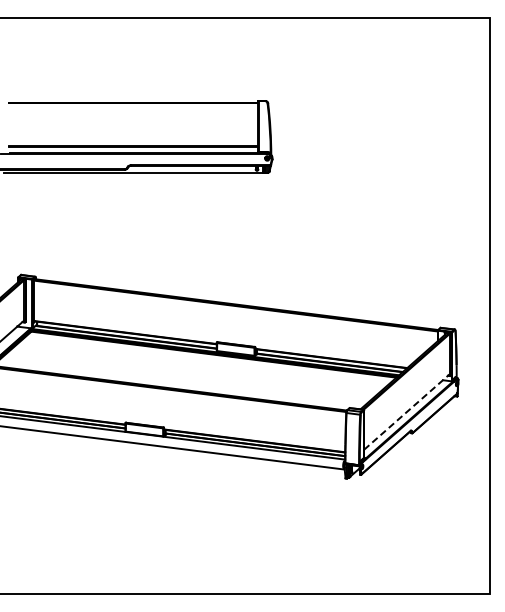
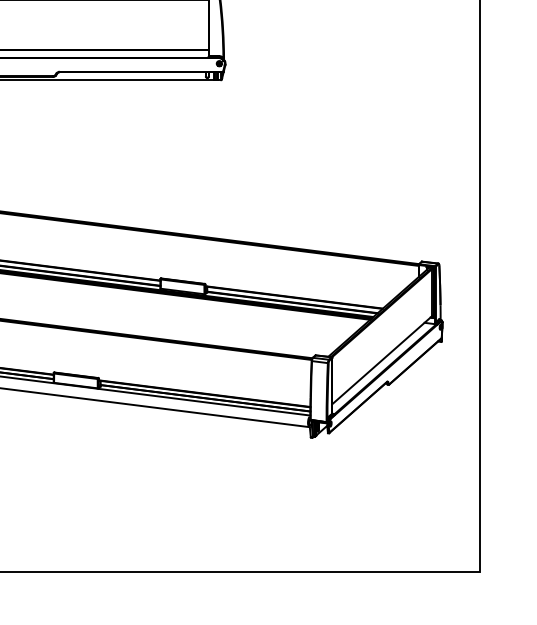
line: (407, 411) -> (383, 359), dashed -> solid

